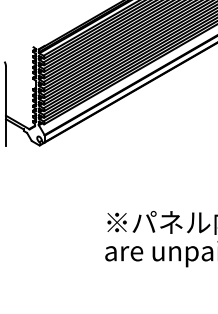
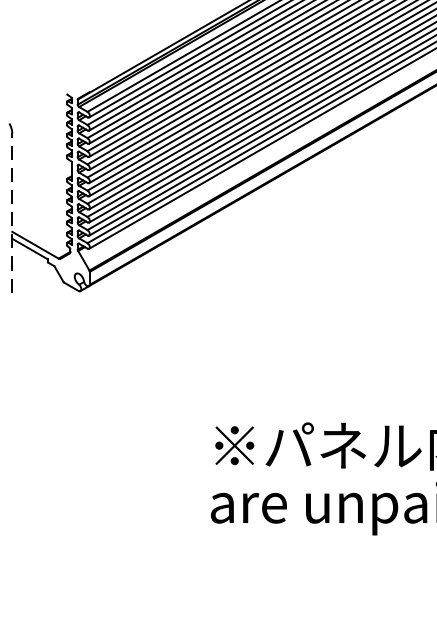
line: (6, 106) -> (13, 213), solid -> dashed

